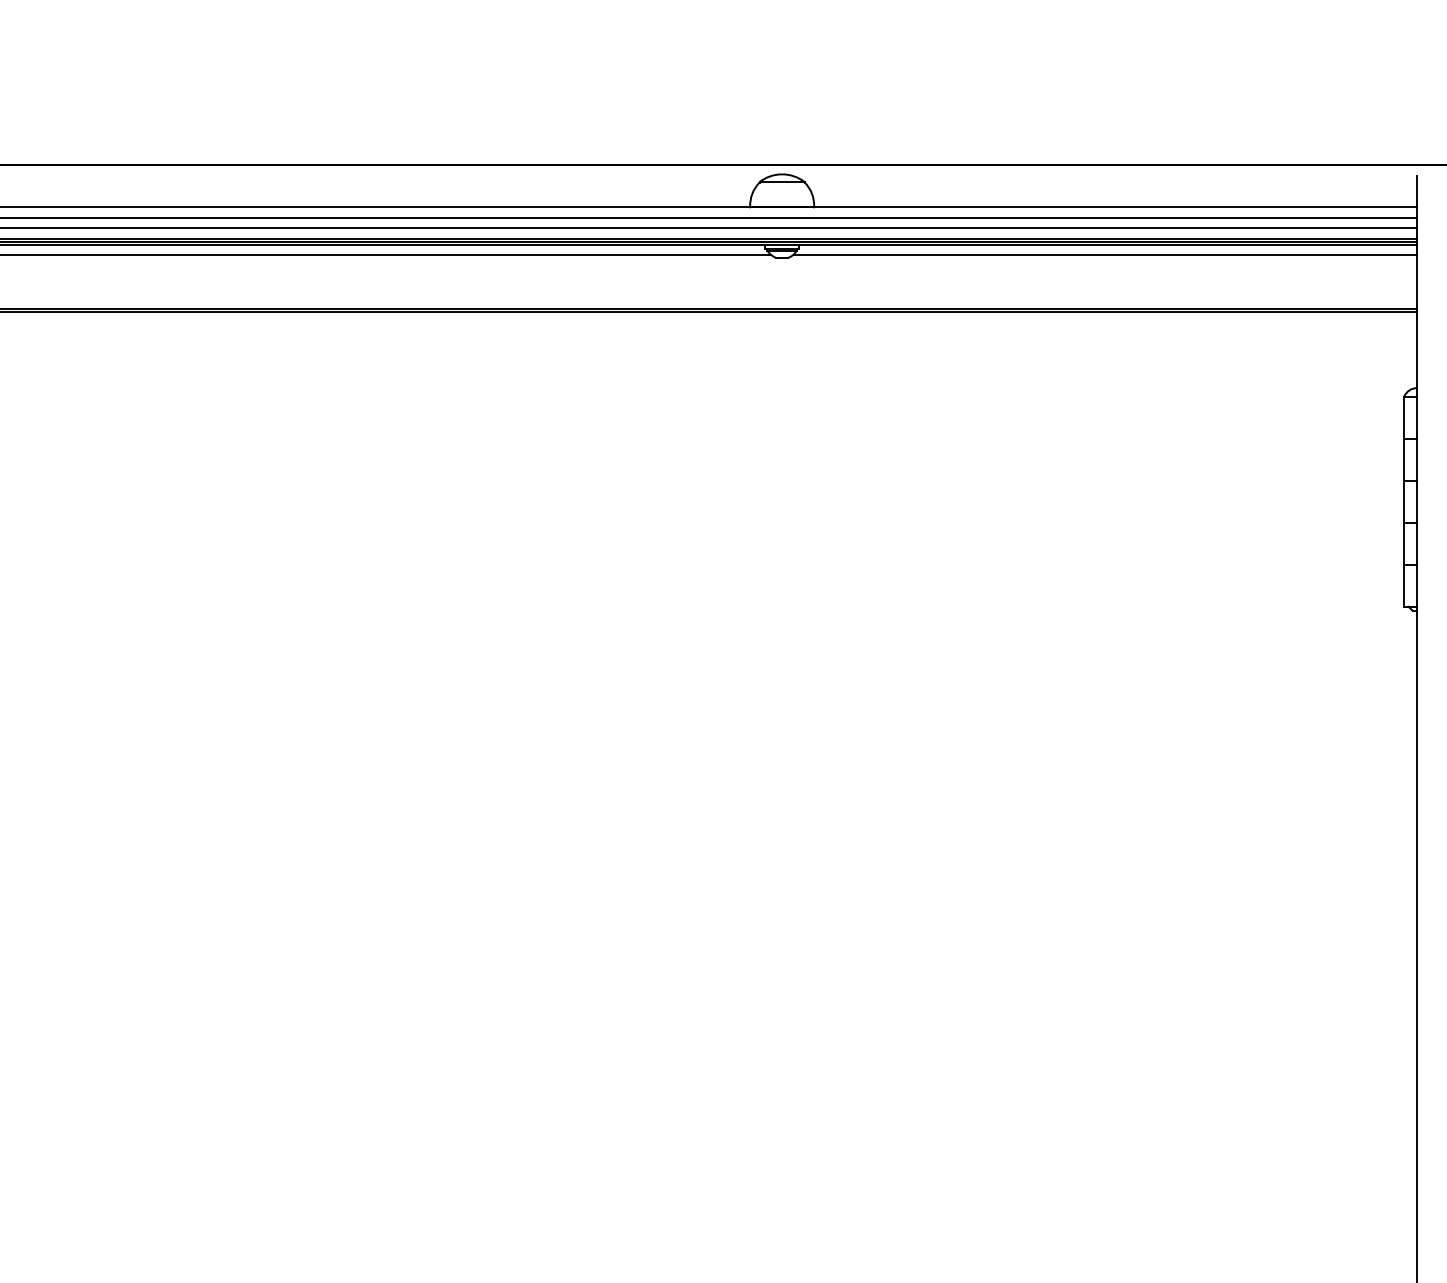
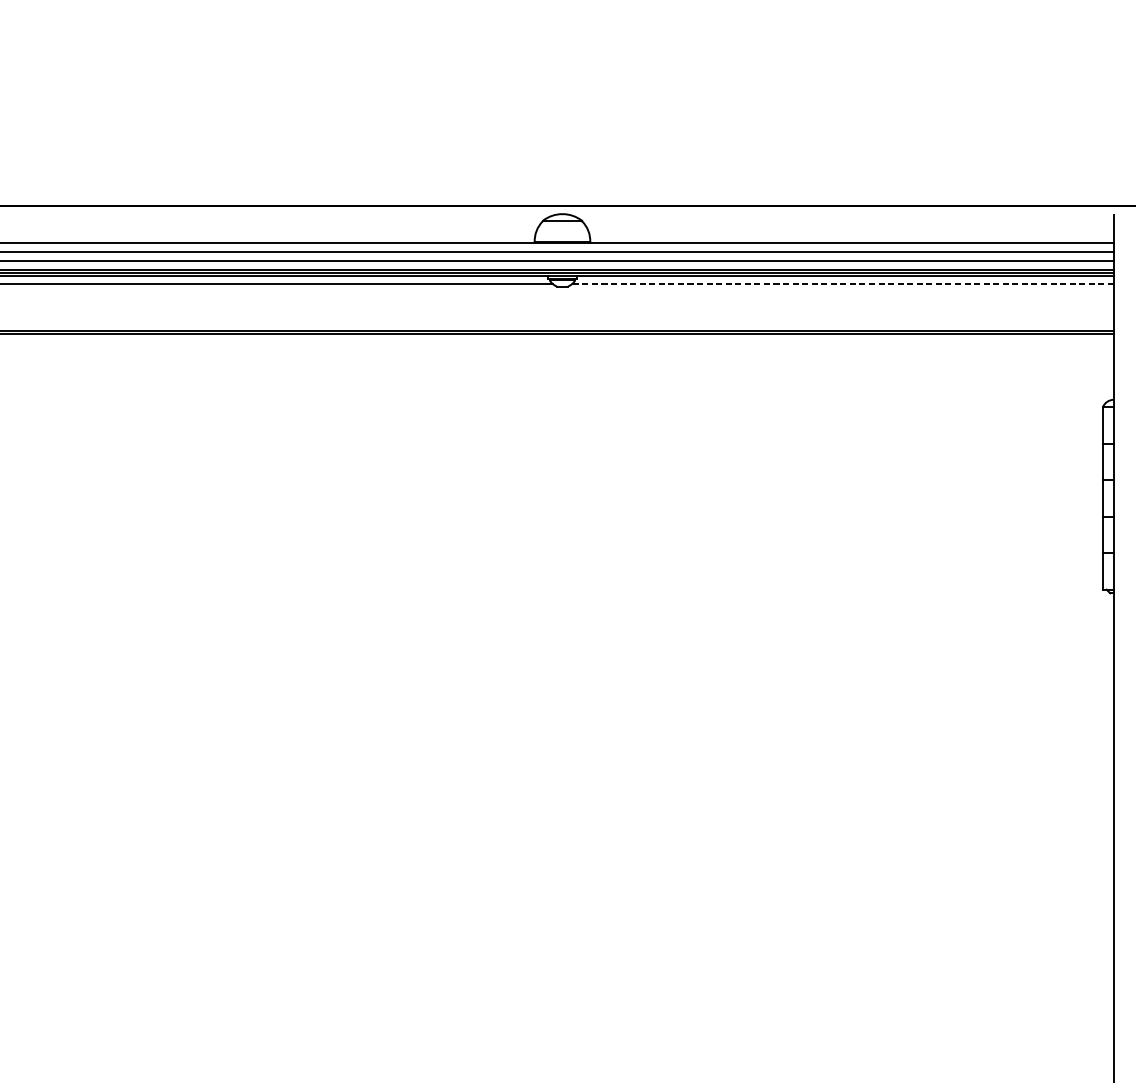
line: (1105, 254) -> (843, 283), solid -> dashed

